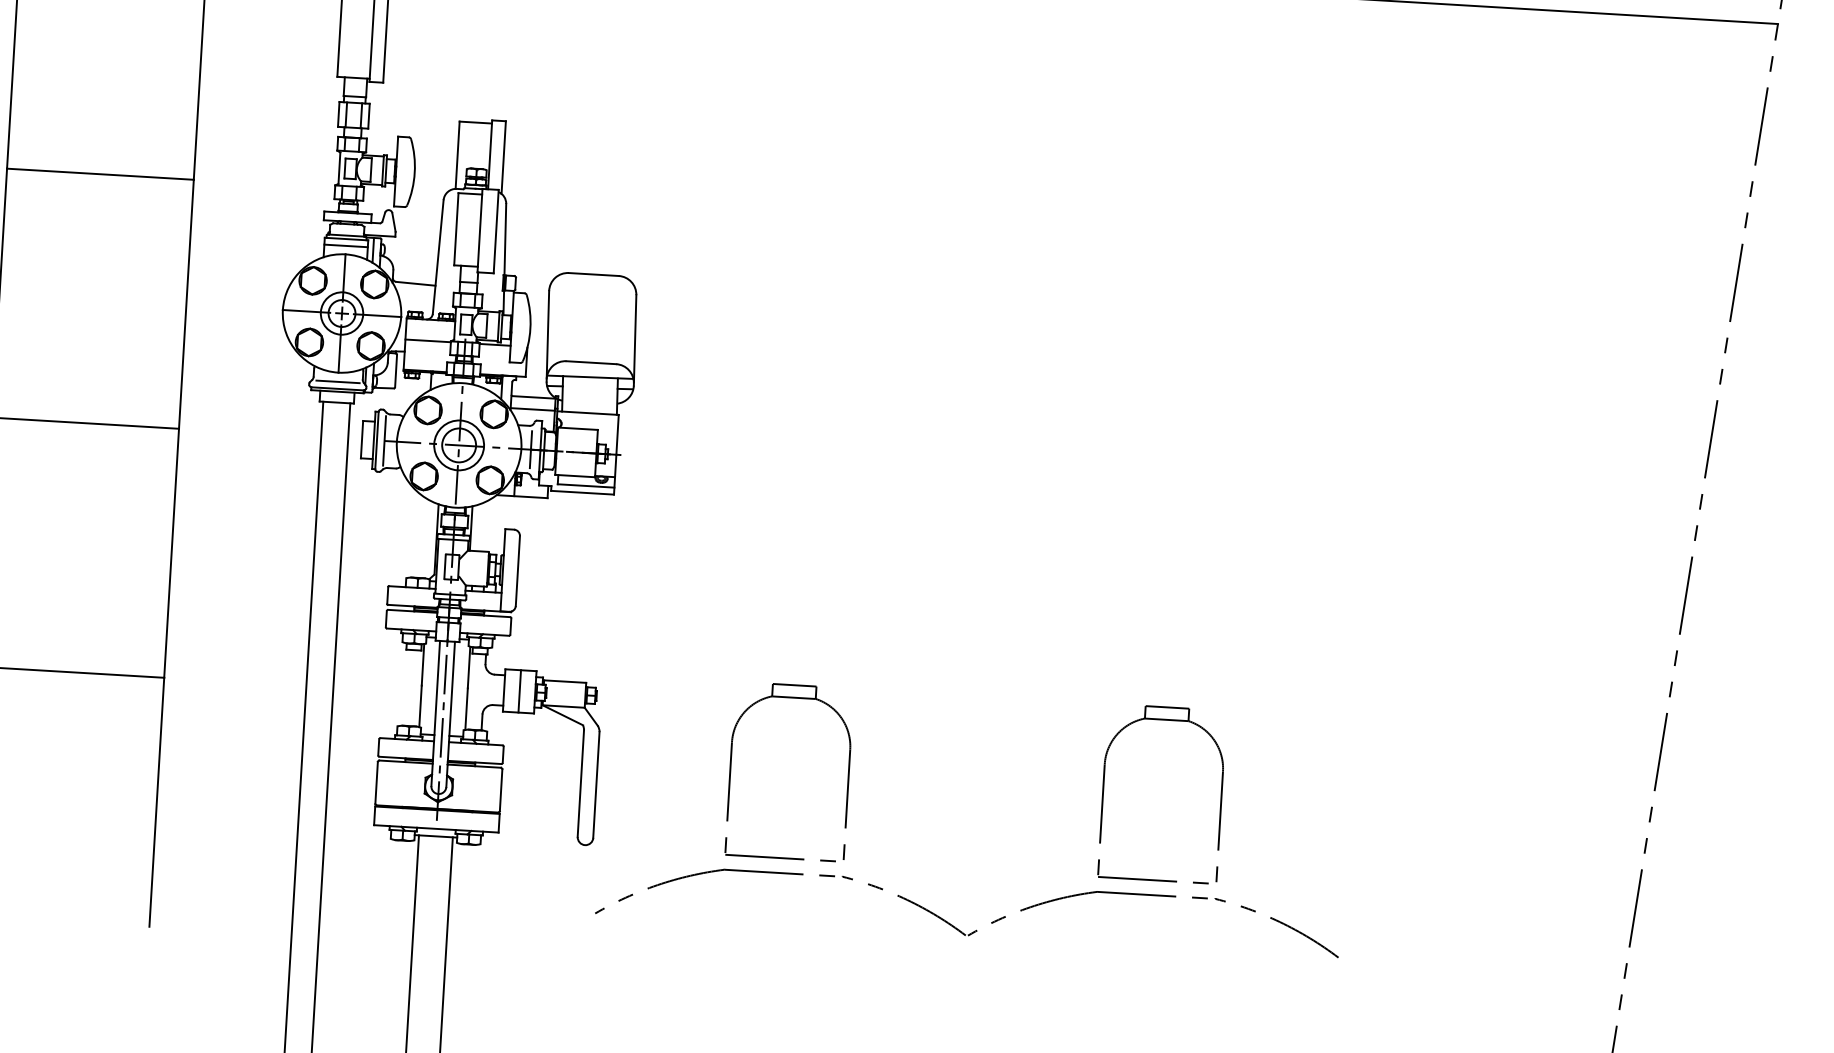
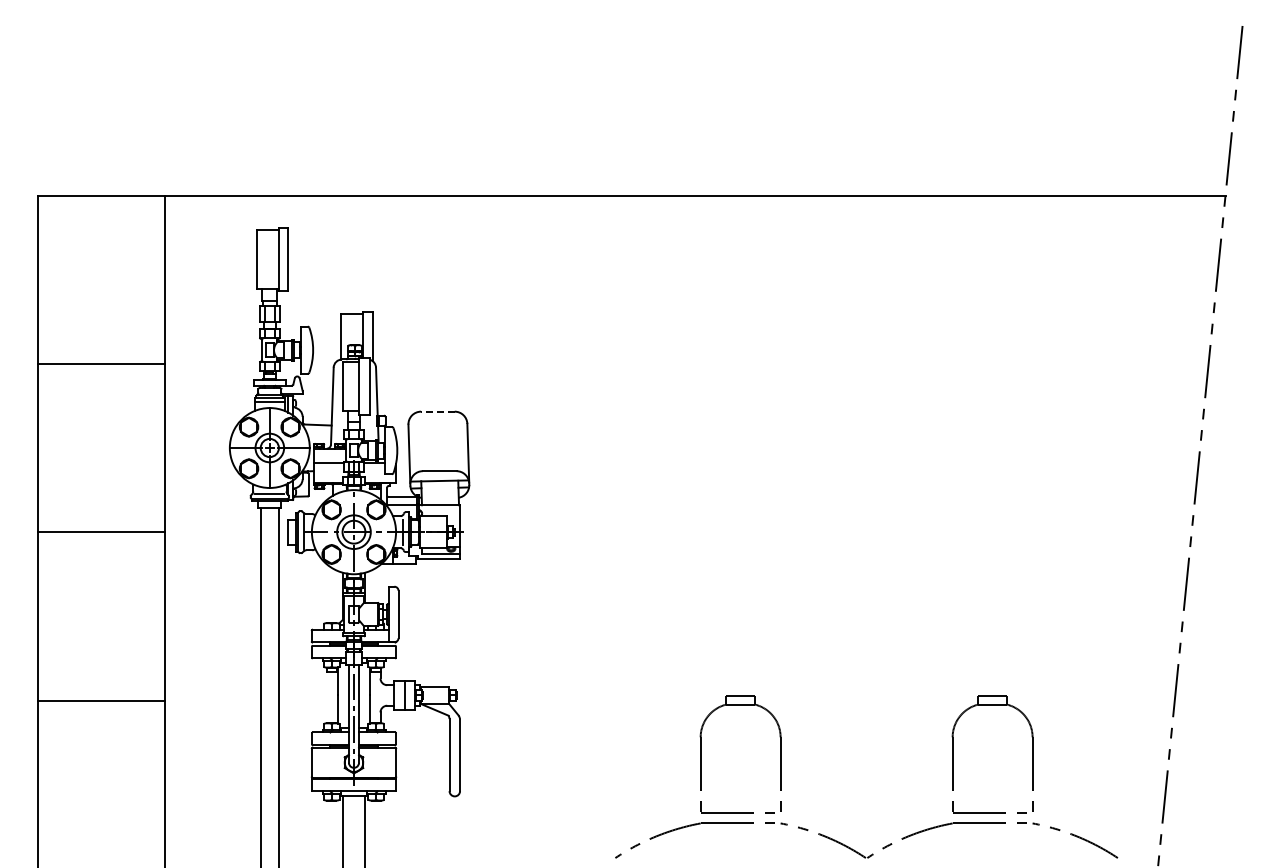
line: (593, 274) -> (437, 411), solid -> dashed
part: (925, 907) -> (837, 840), moved

